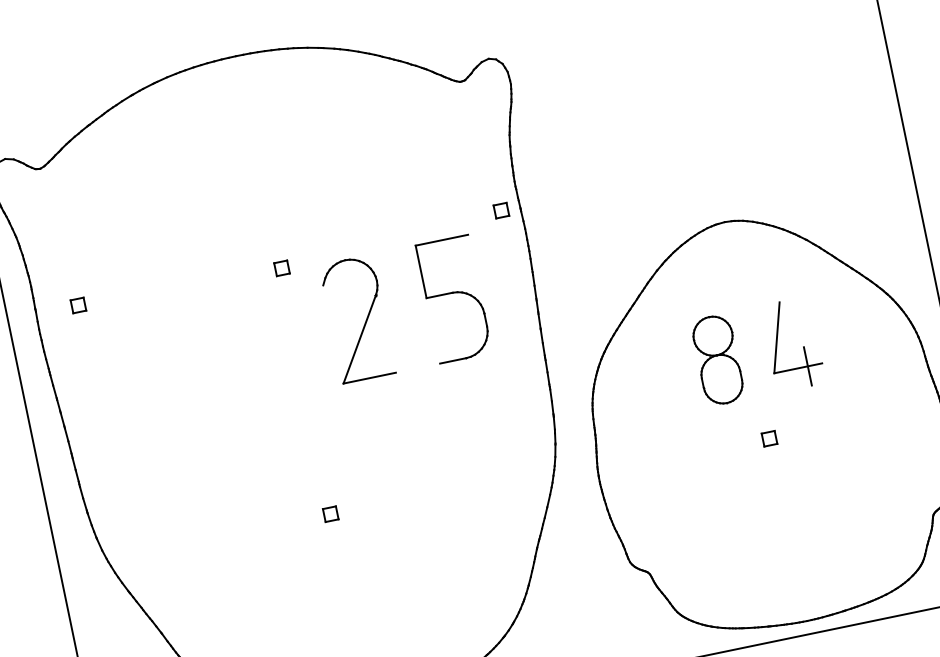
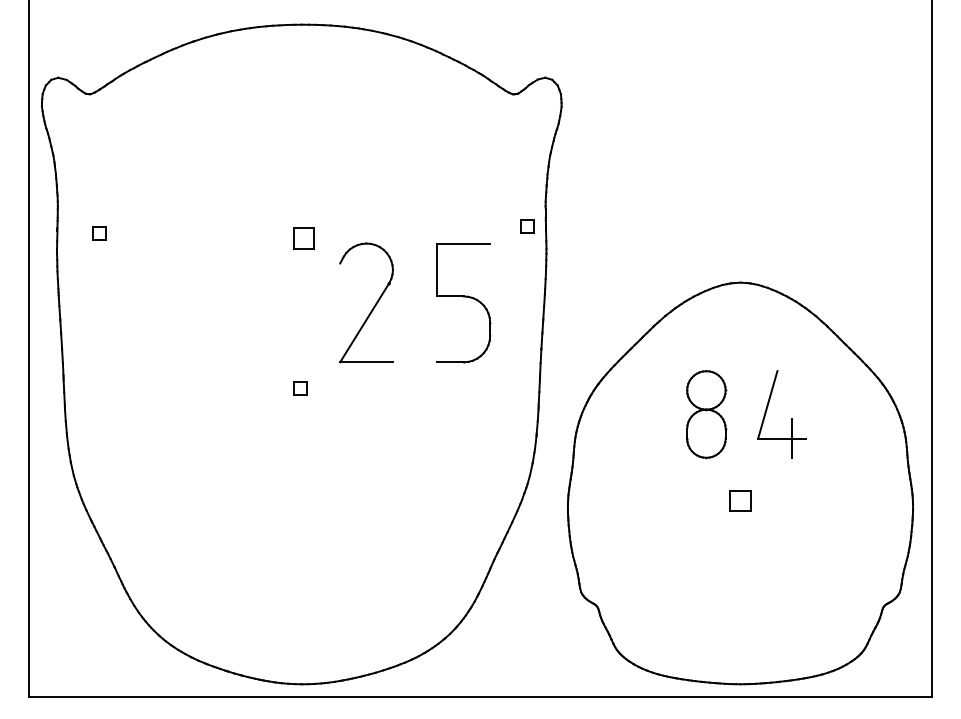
part: (281, 268) -> (303, 238), size x1.6
part: (769, 438) -> (740, 500), size x1.6
part: (330, 513) -> (300, 388), moved

